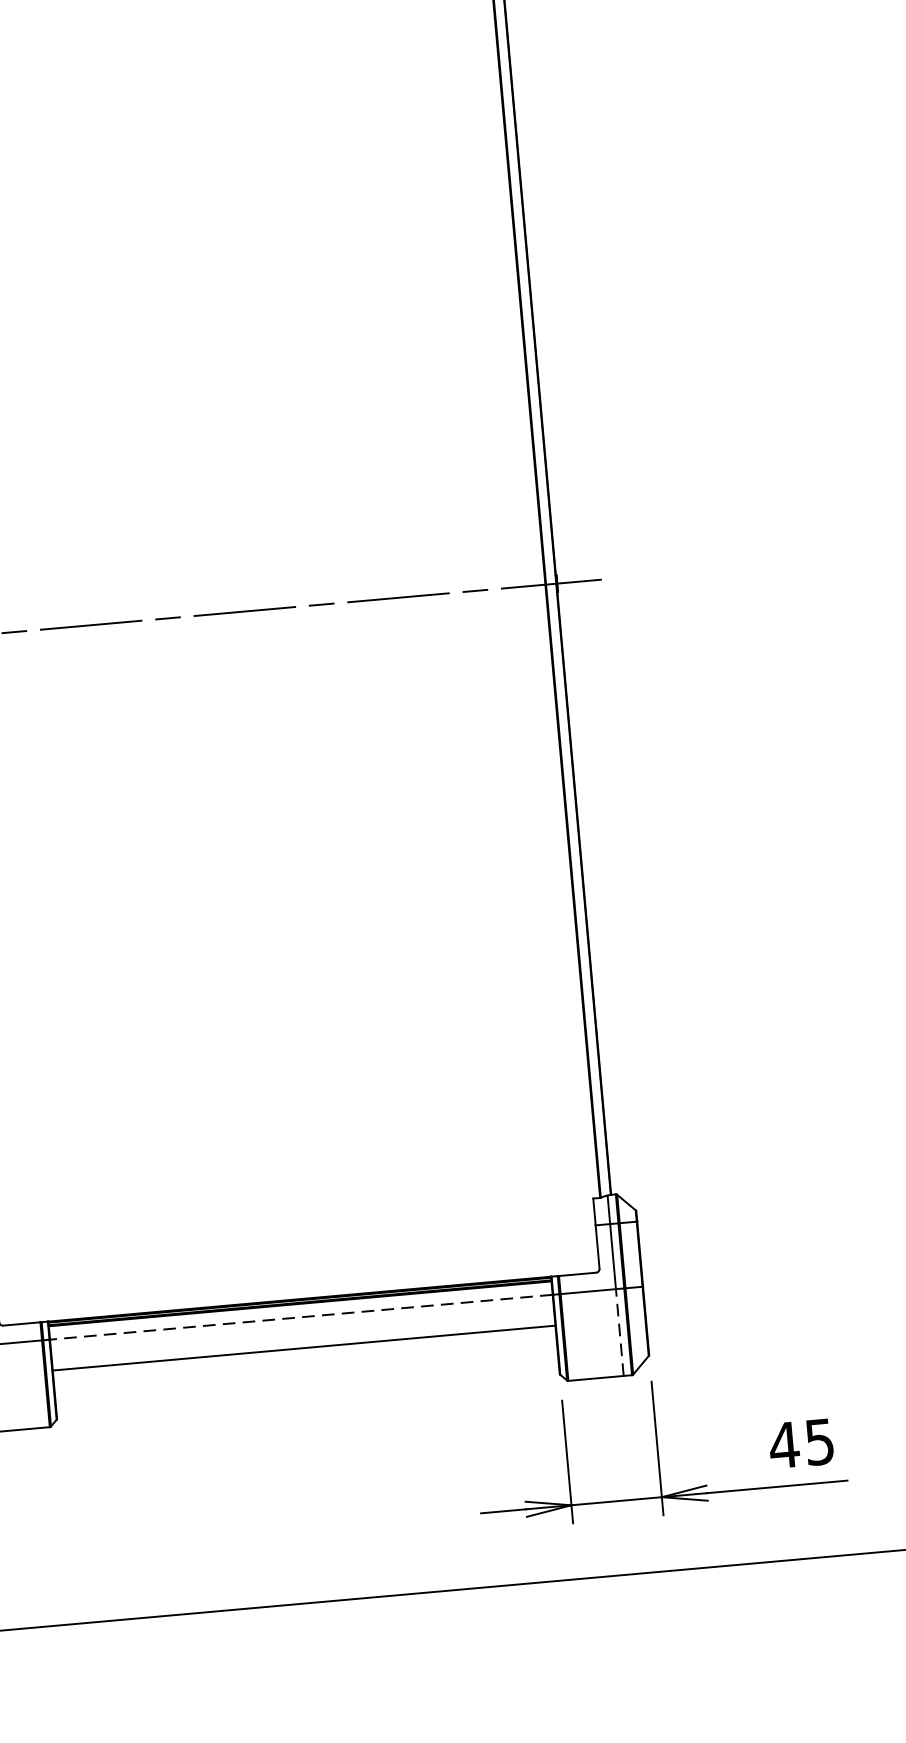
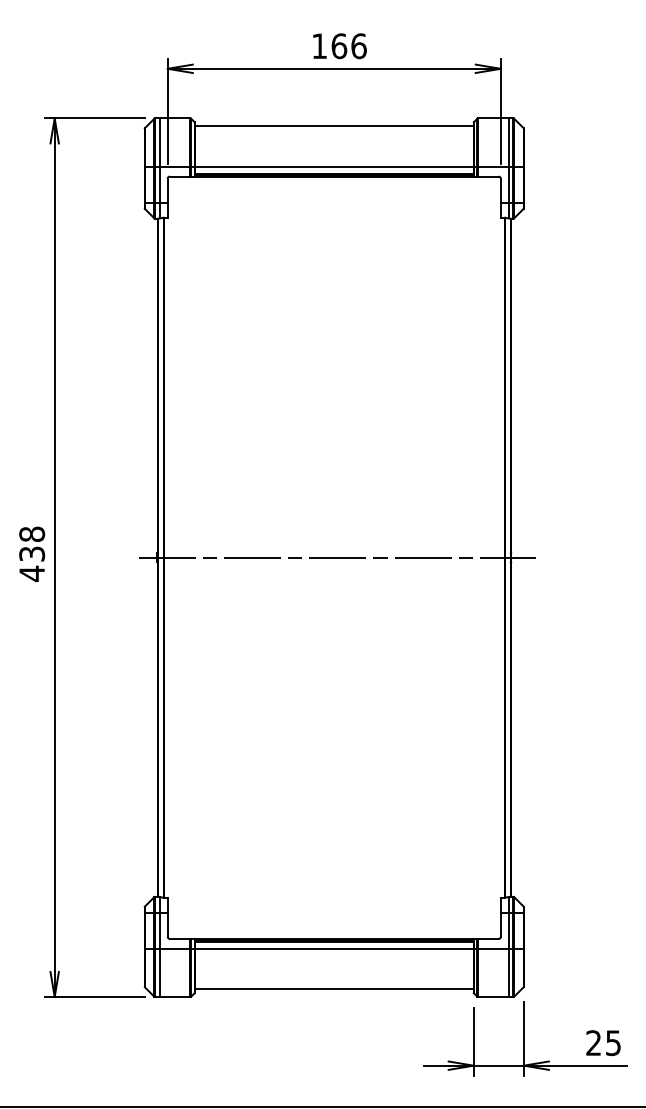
line: (299, 1316) -> (333, 948), dashed -> solid
line: (619, 1331) -> (508, 972), dashed -> solid
line: (302, 1349) -> (333, 989), moved
text: (783, 1444) -> (593, 1042), 45 -> 25

